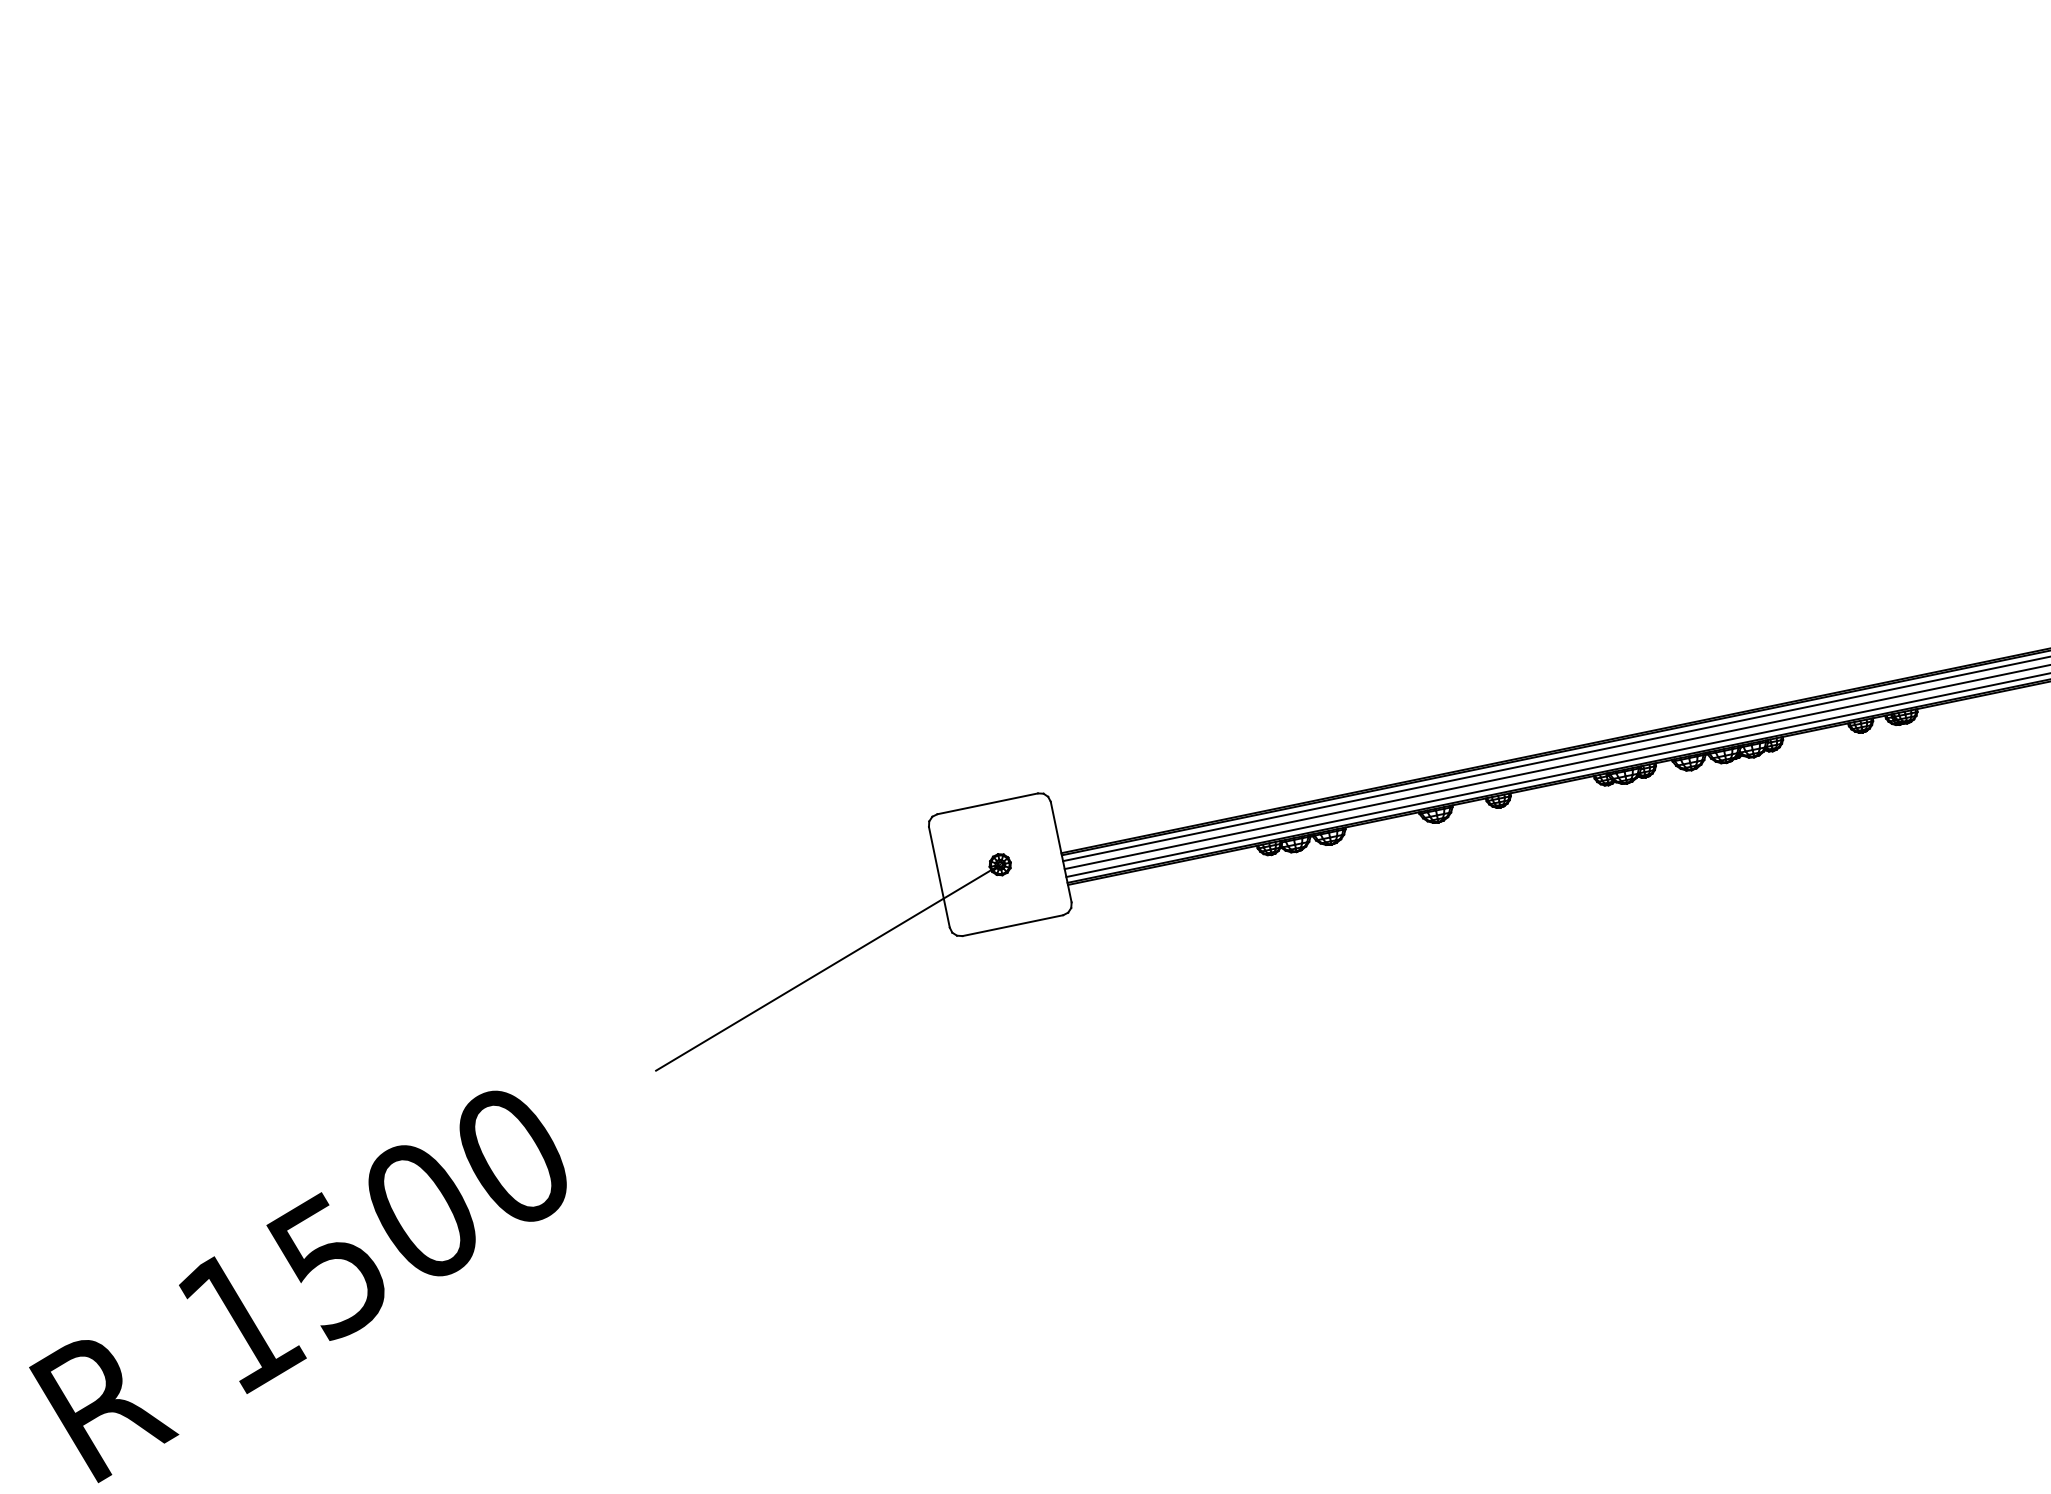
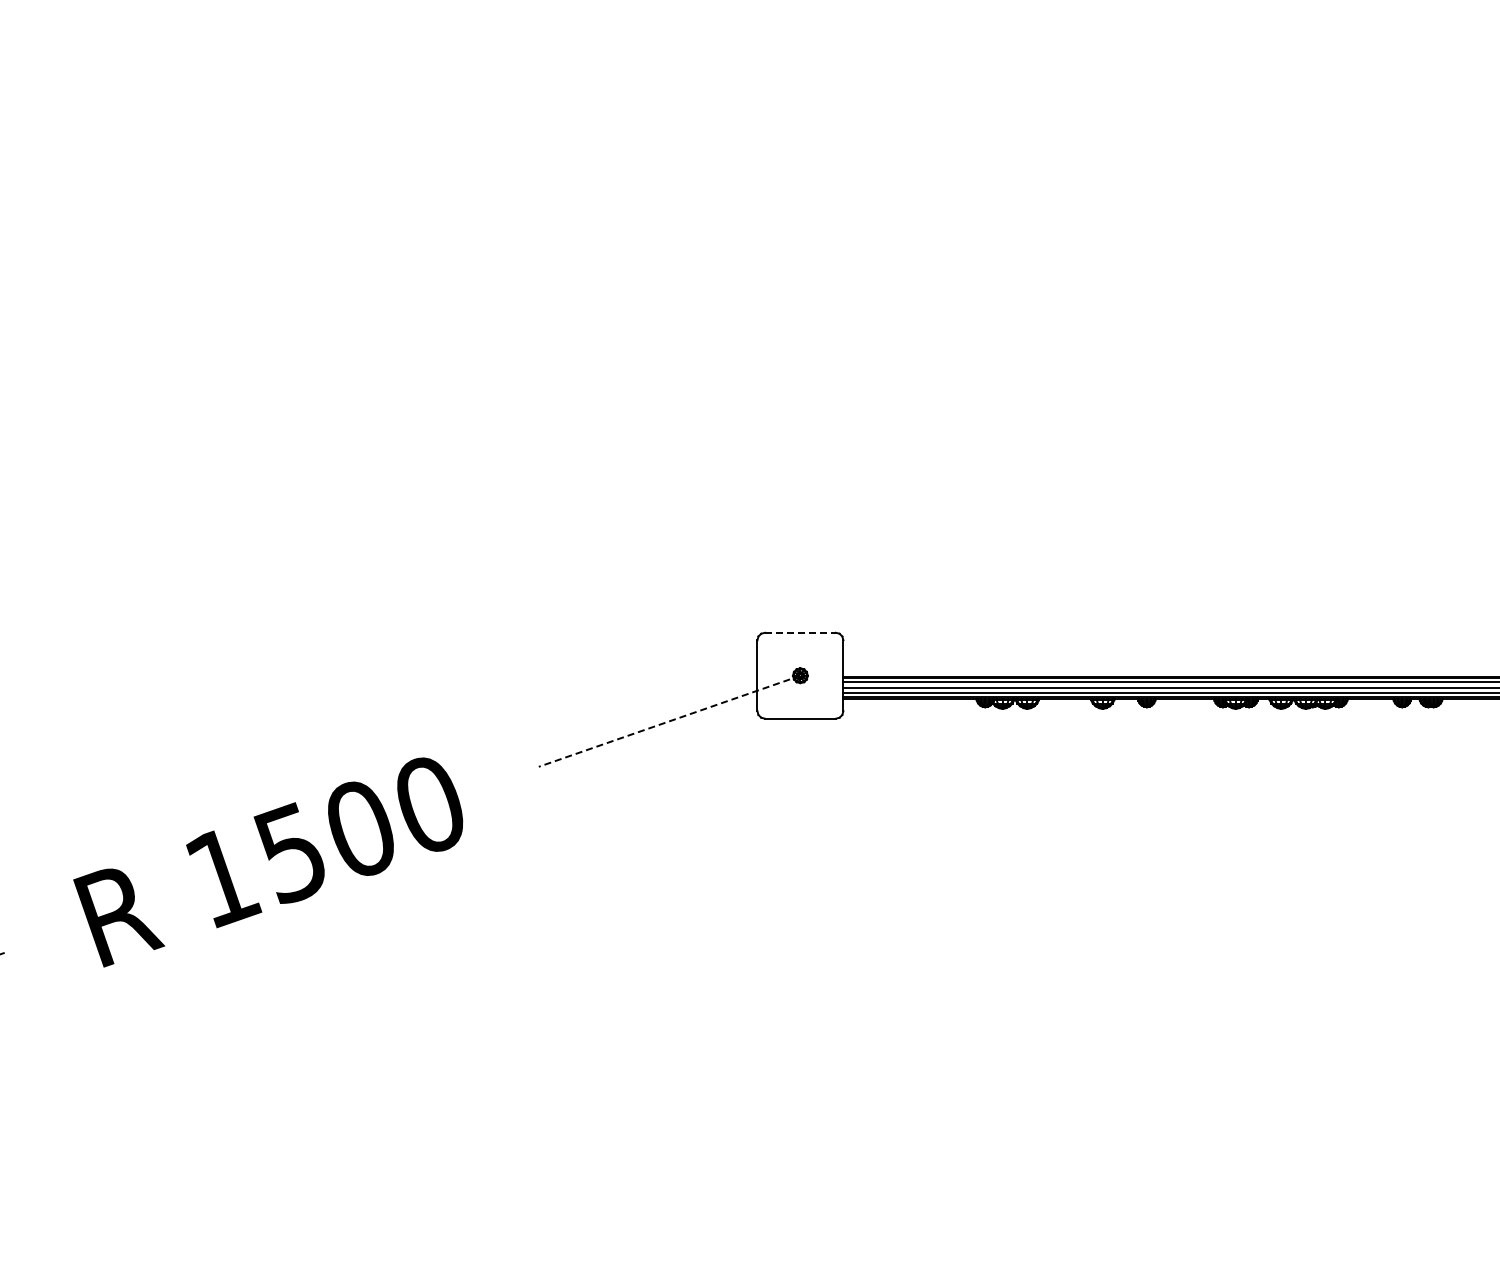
line: (987, 803) -> (800, 632), solid -> dashed
line: (828, 968) -> (669, 721), solid -> dashed

